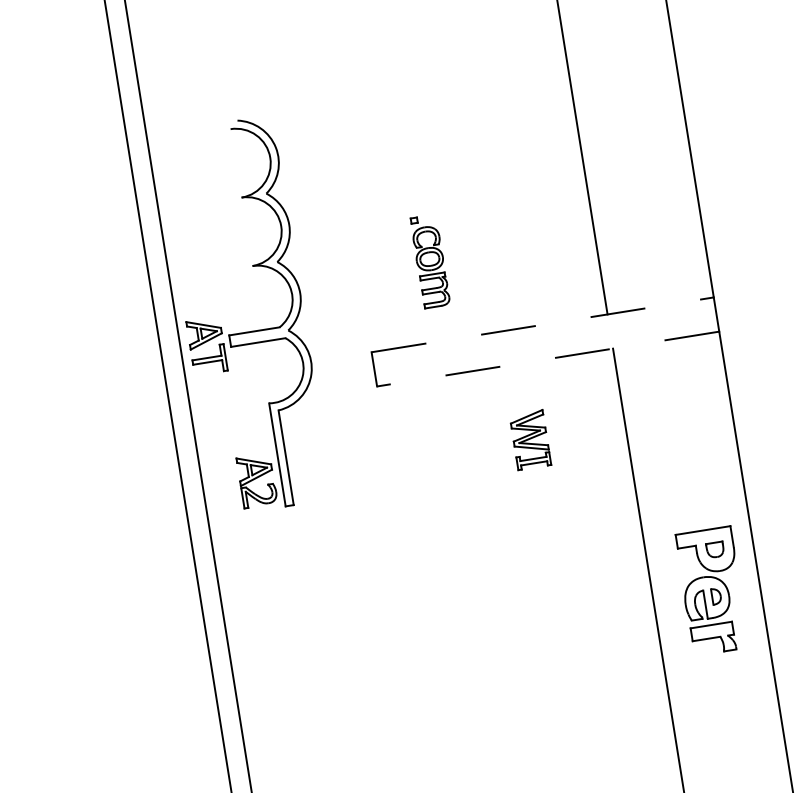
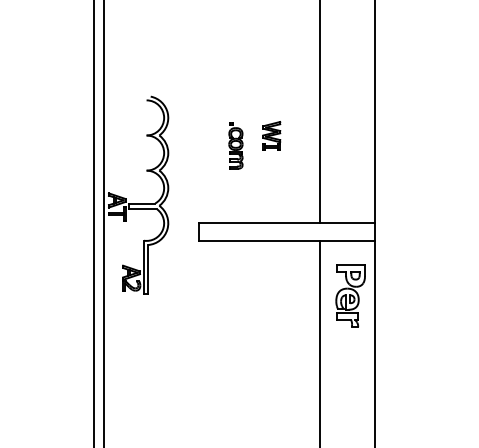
part: (429, 261) -> (235, 145), moved
line: (543, 325) -> (287, 223), dashed -> solid
line: (548, 358) -> (287, 240), dashed -> solid
part: (529, 439) -> (271, 135), moved
part: (711, 589) -> (350, 295), moved

